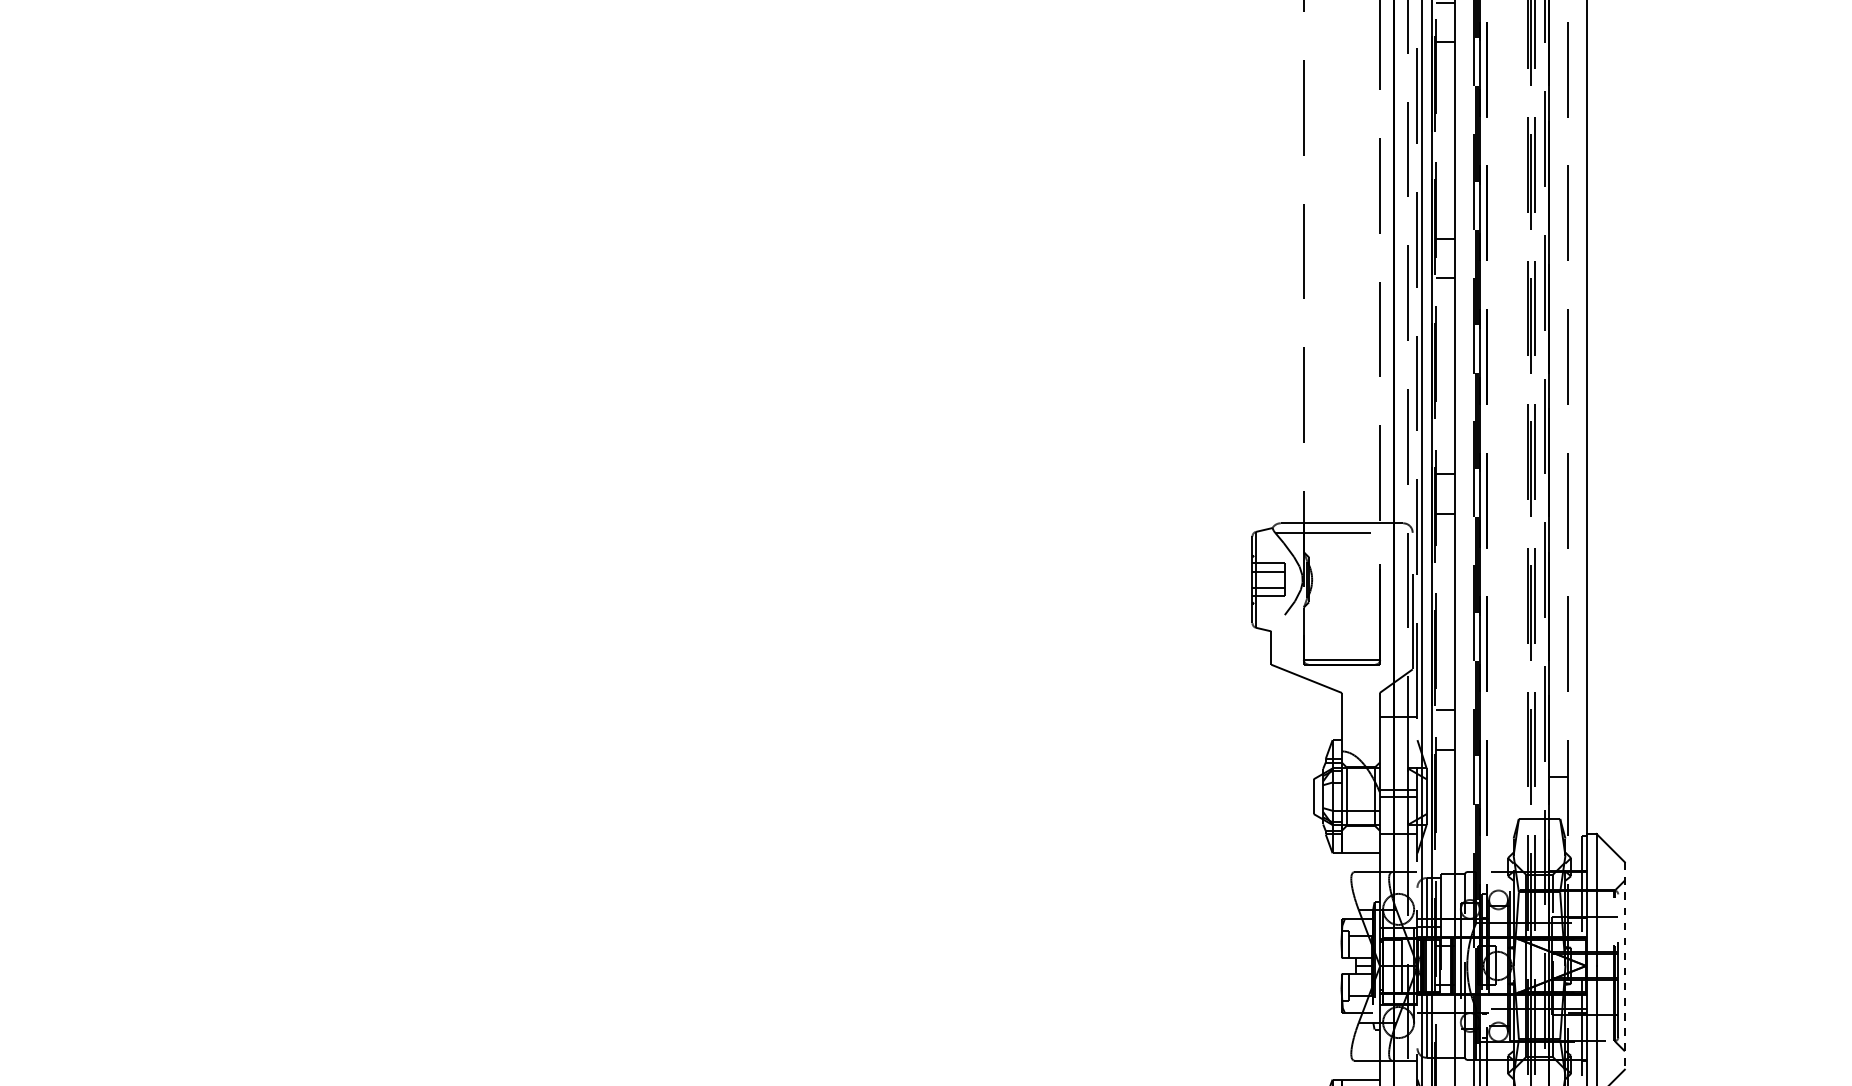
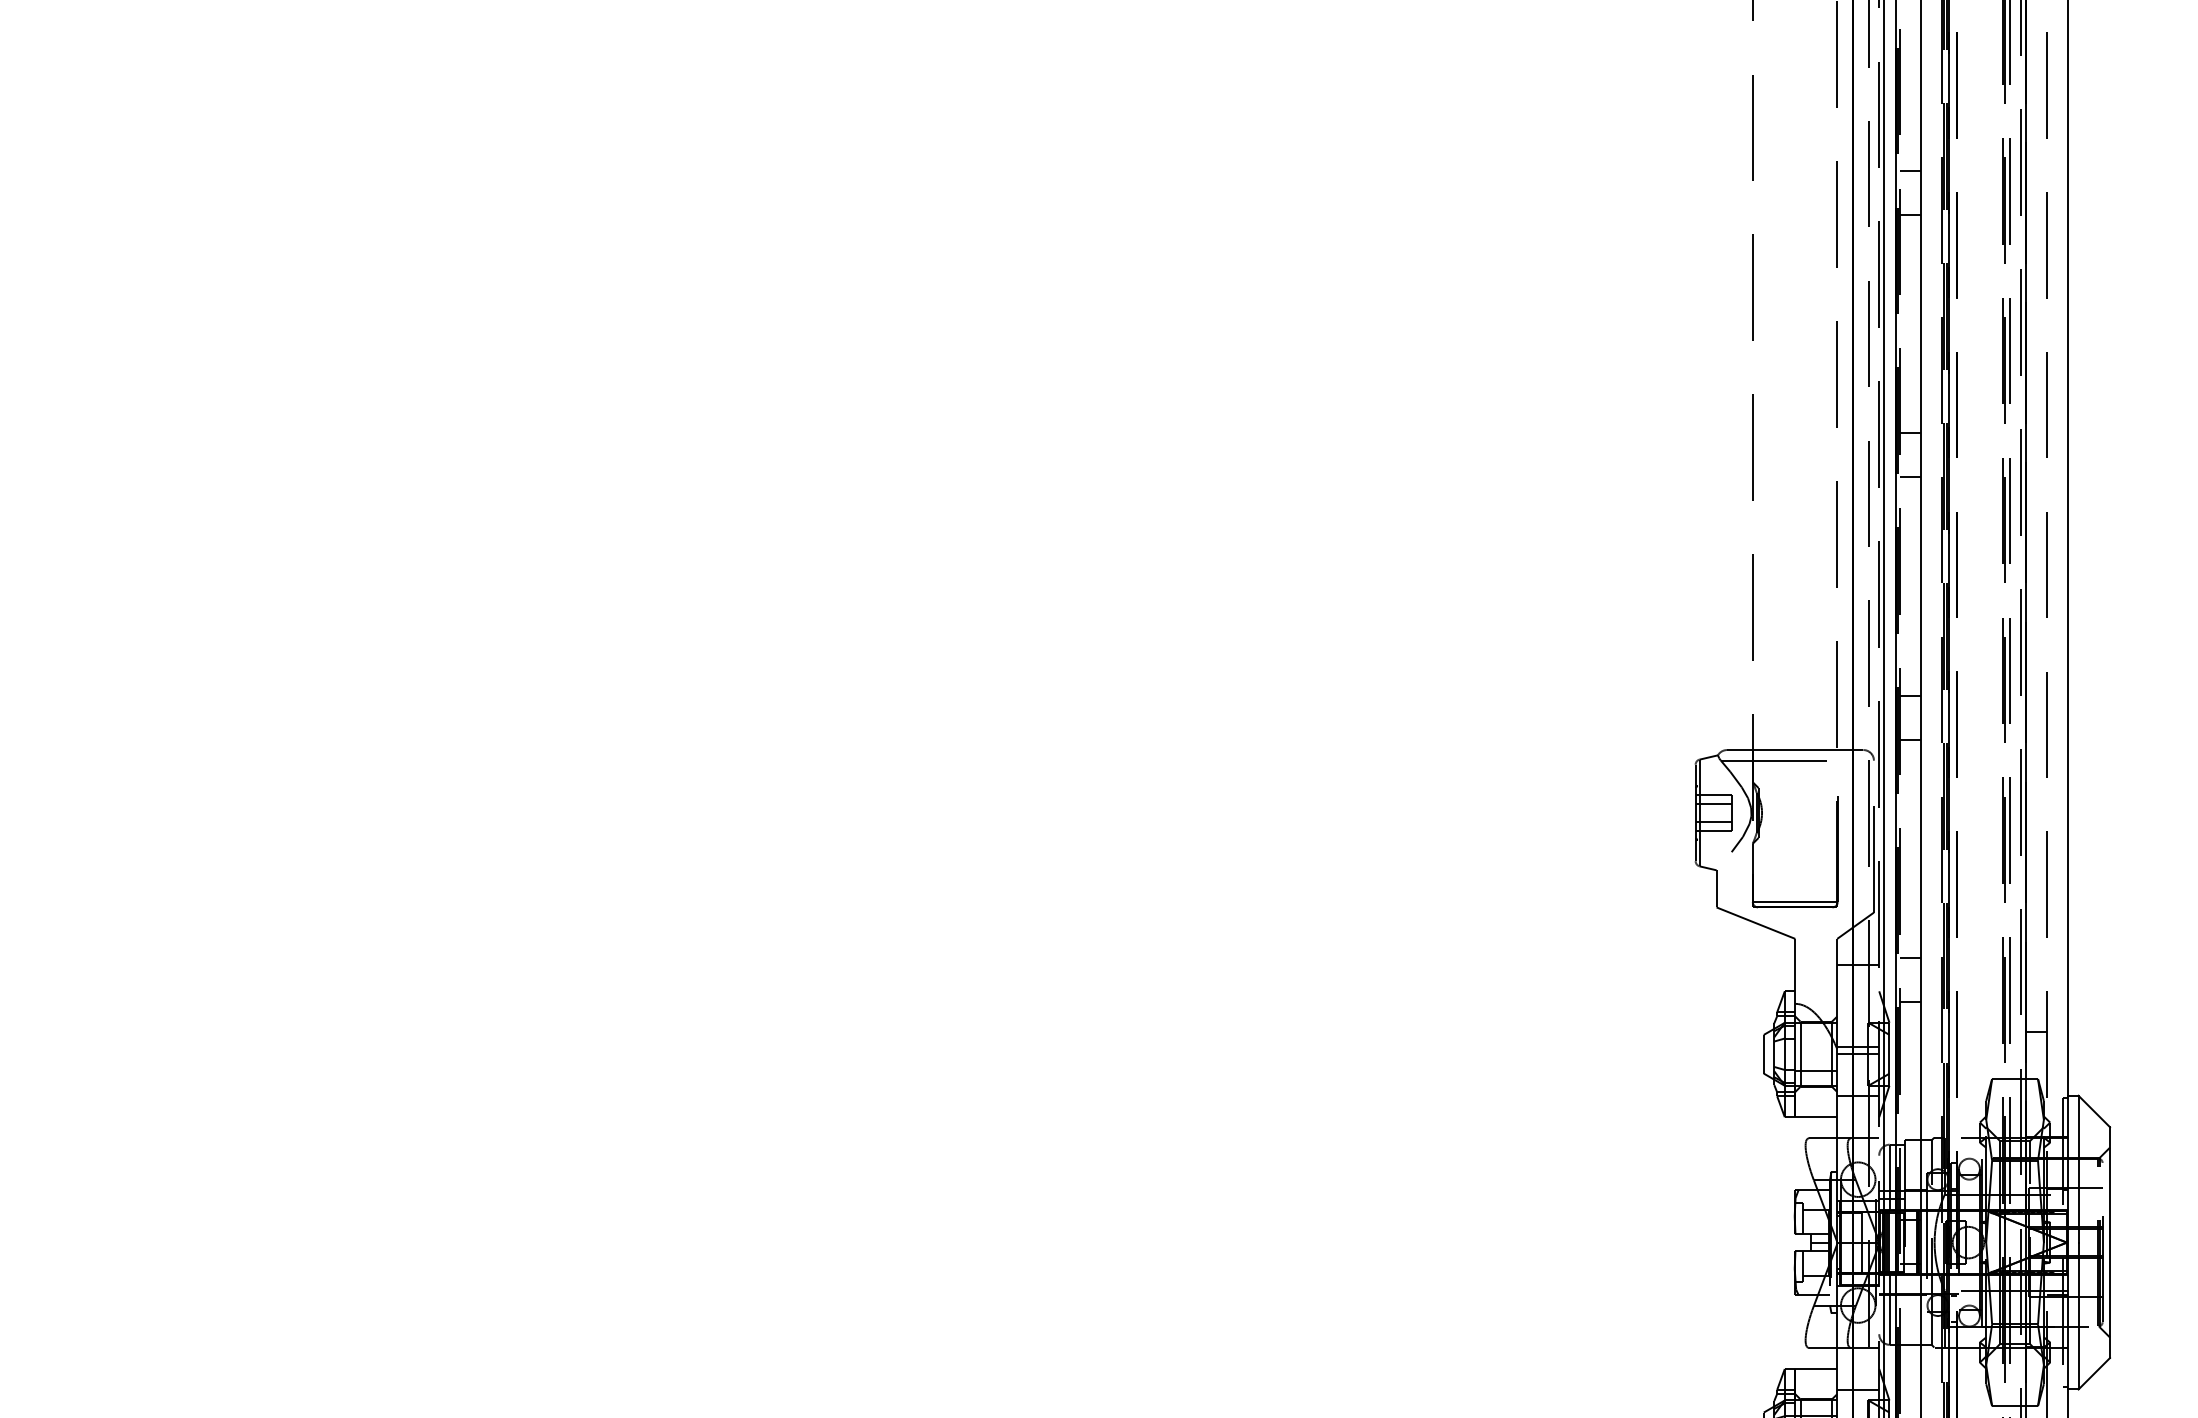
line: (1625, 966) -> (2110, 1243), dashed -> solid

